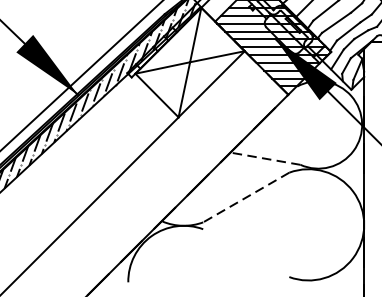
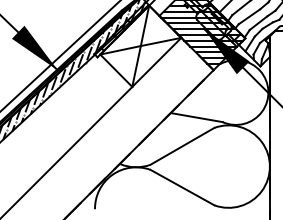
line: (265, 158) -> (196, 117), dashed -> solid
line: (246, 197) -> (182, 146), dashed -> solid
line: (246, 253) -> (182, 187), added

